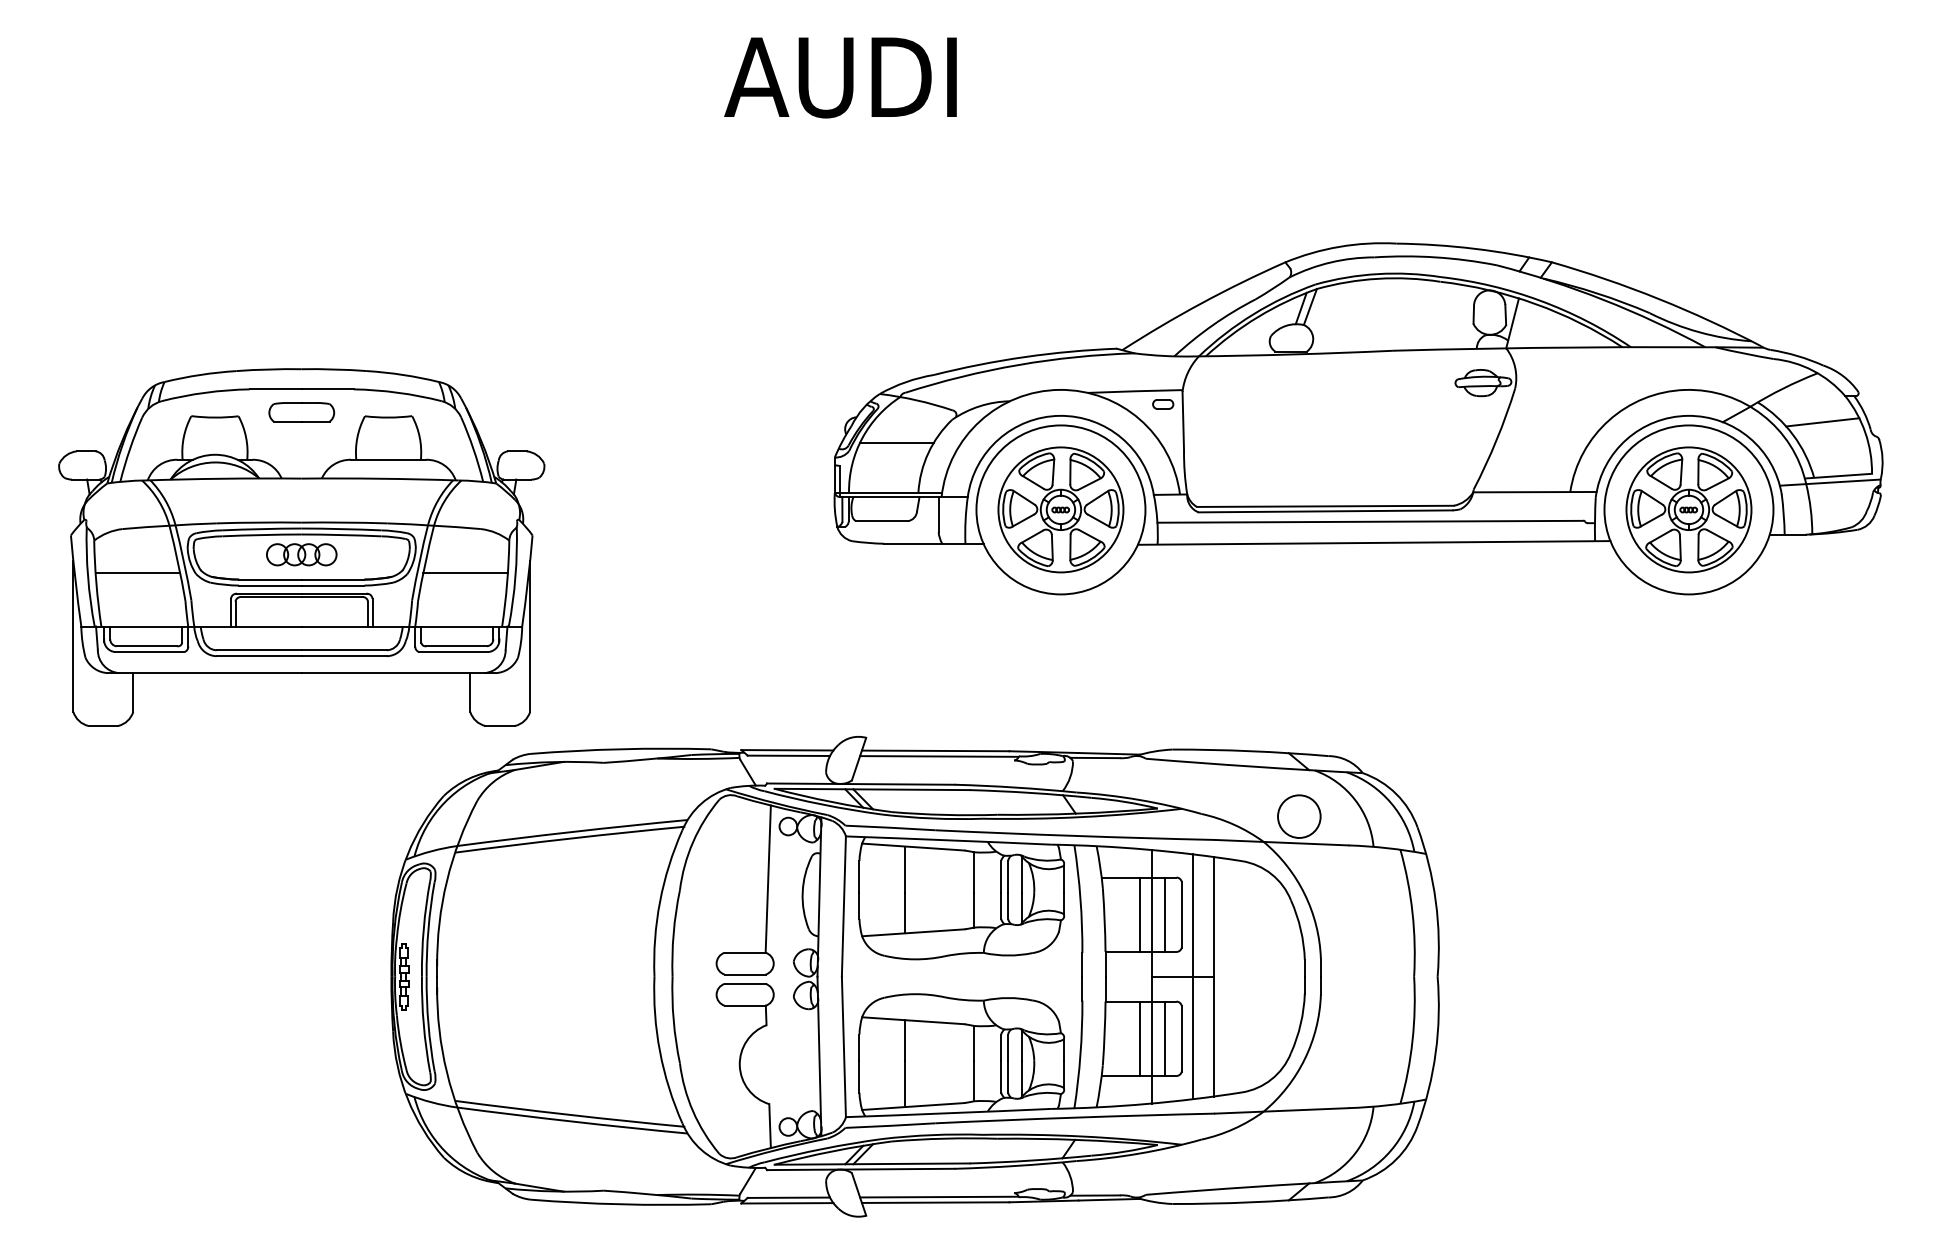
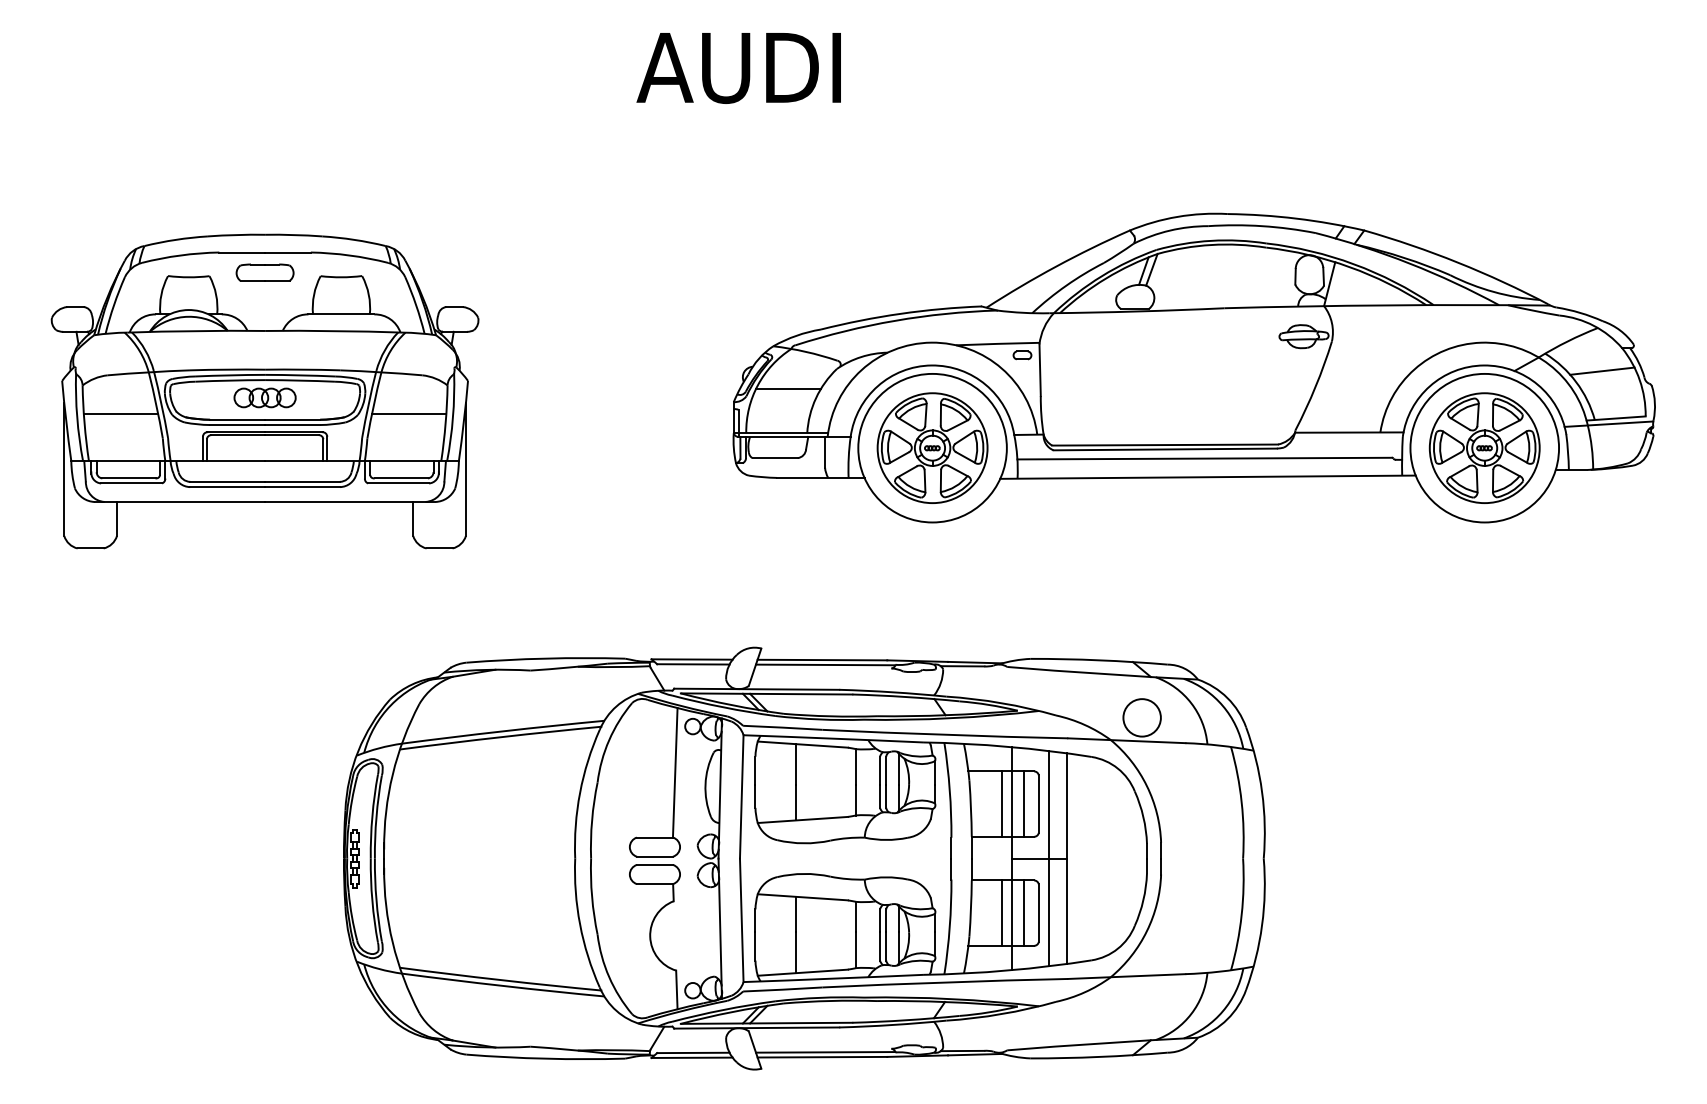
part: (301, 547) -> (264, 391), moved

